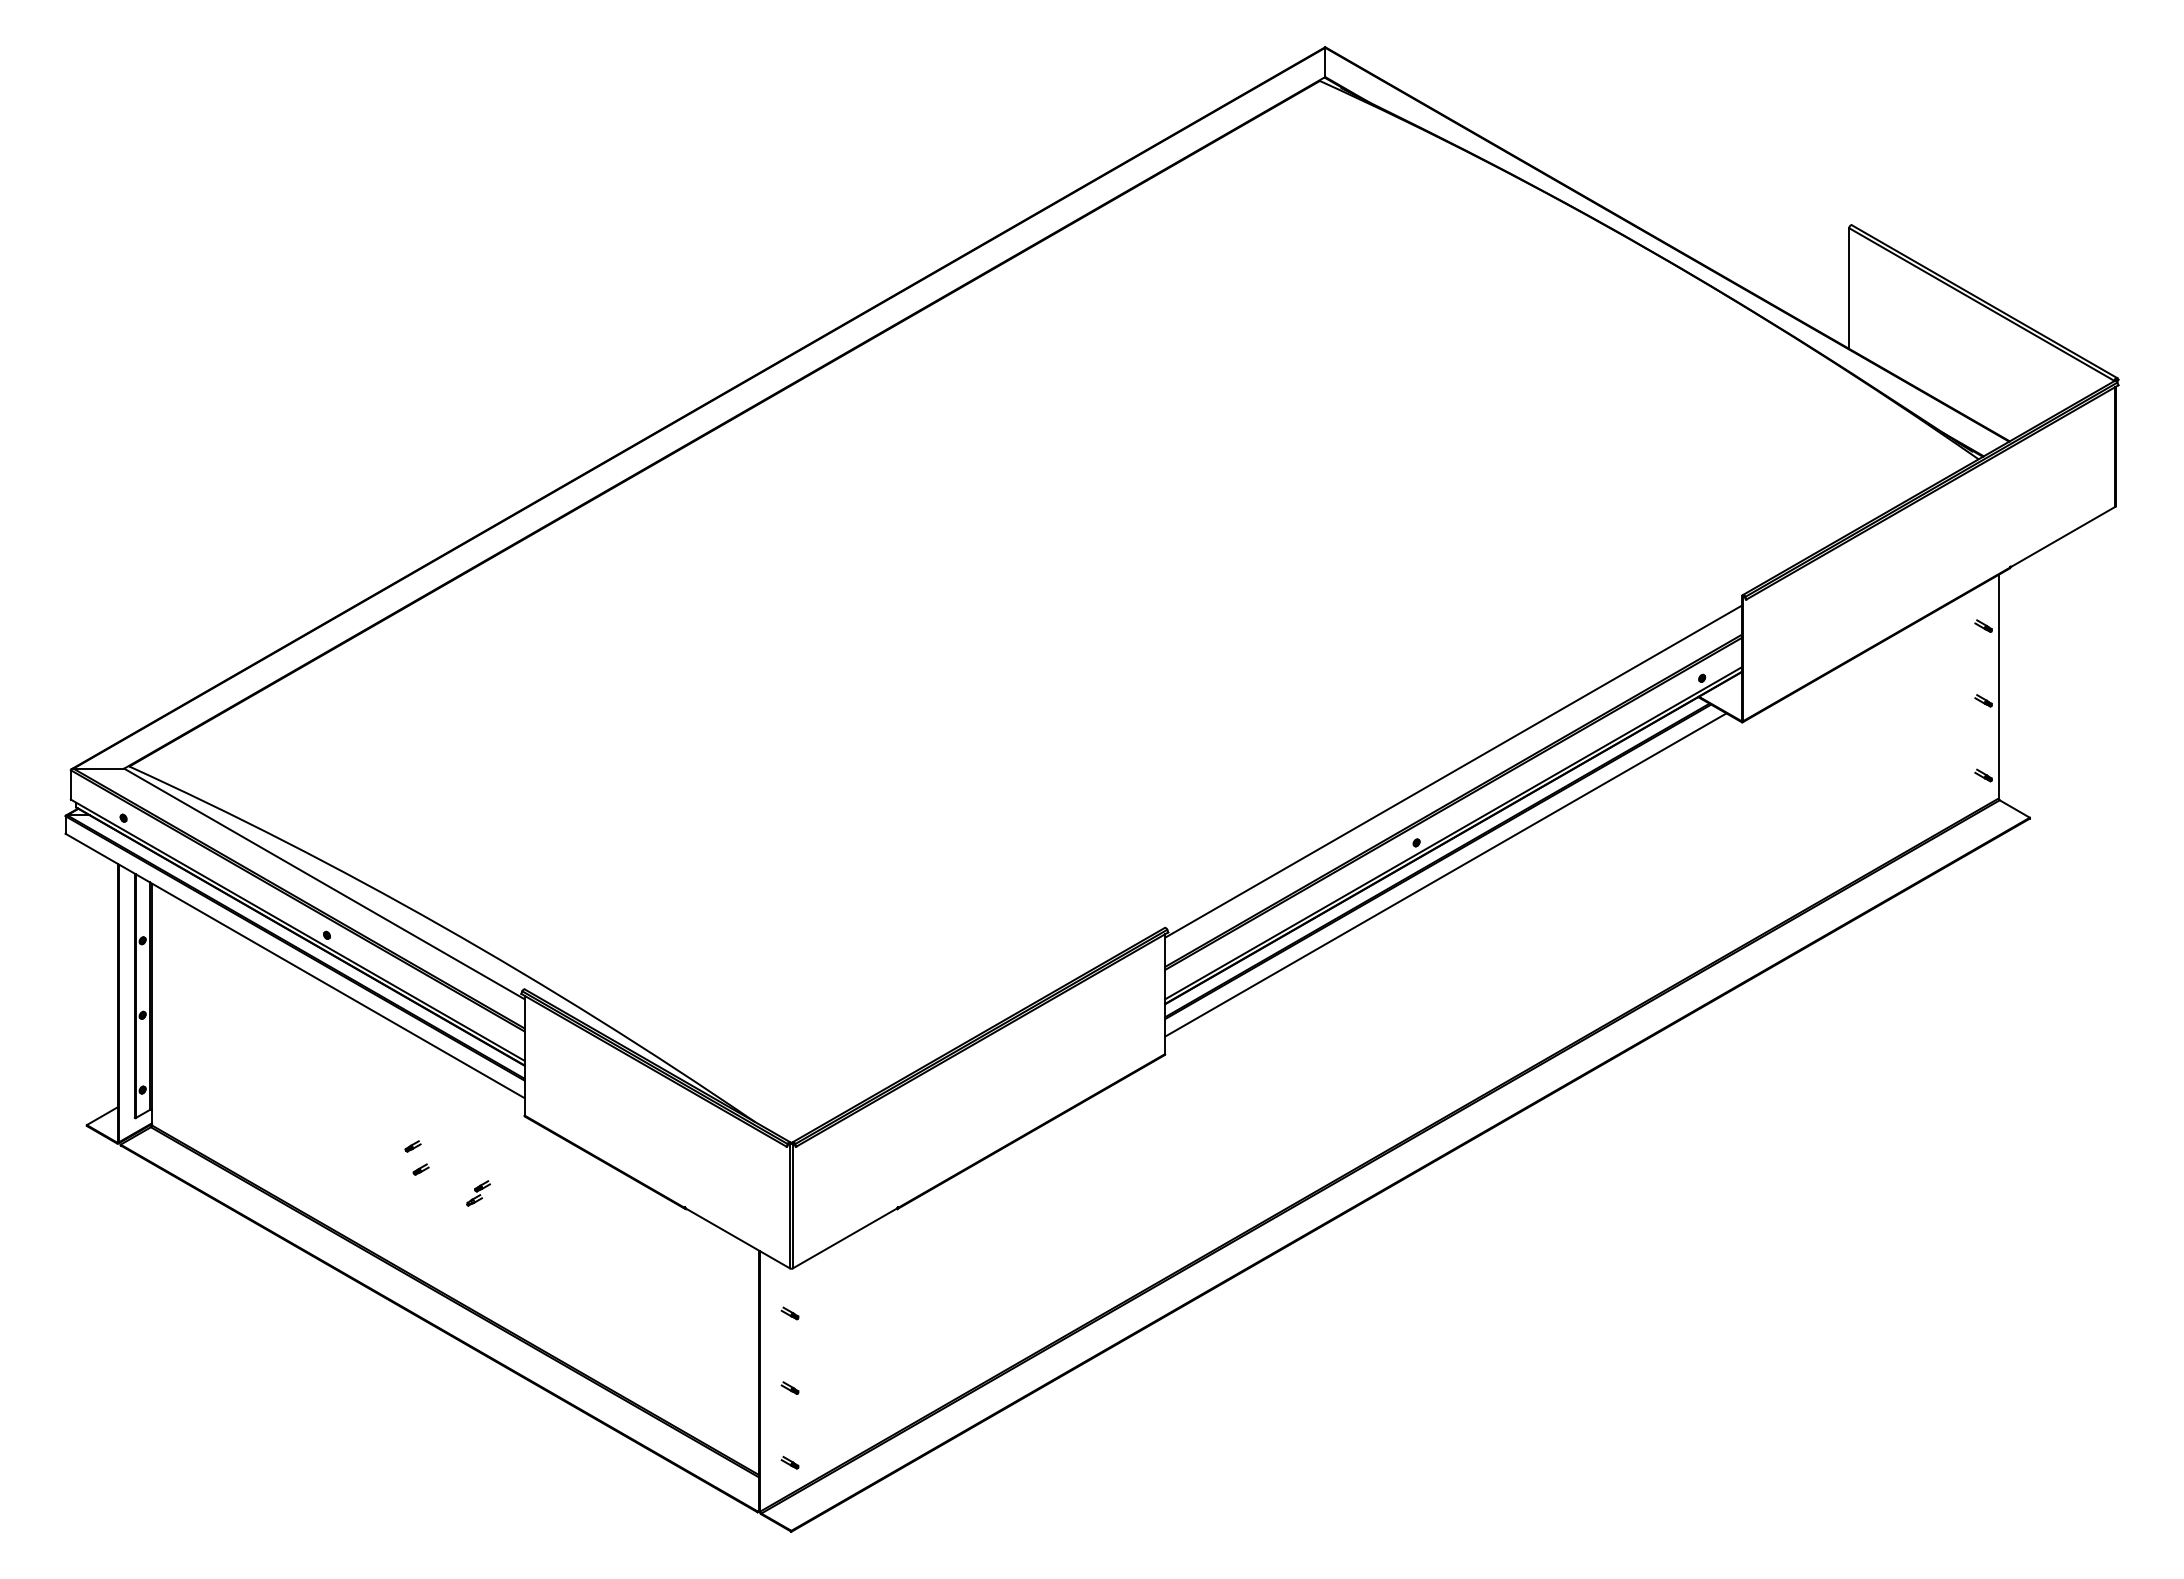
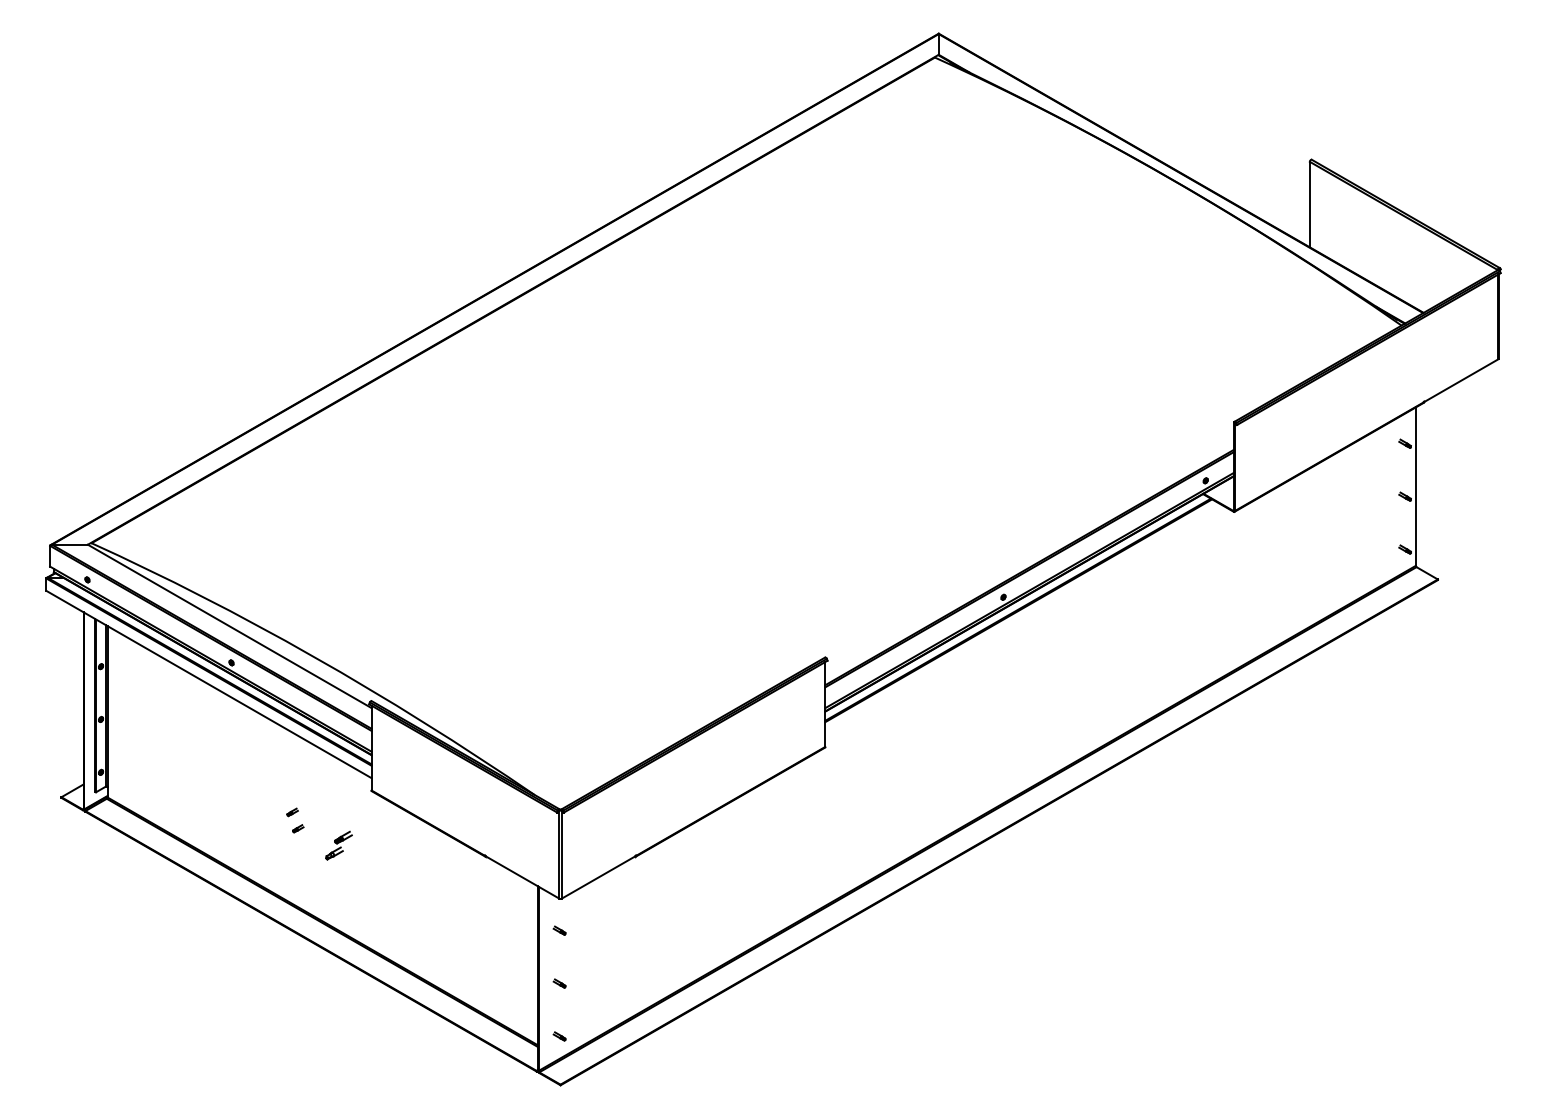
line: (1453, 771) -> (1029, 546), removed
line: (1445, 874) -> (1023, 619), removed
part: (478, 1193) -> (338, 845), size x1.6

